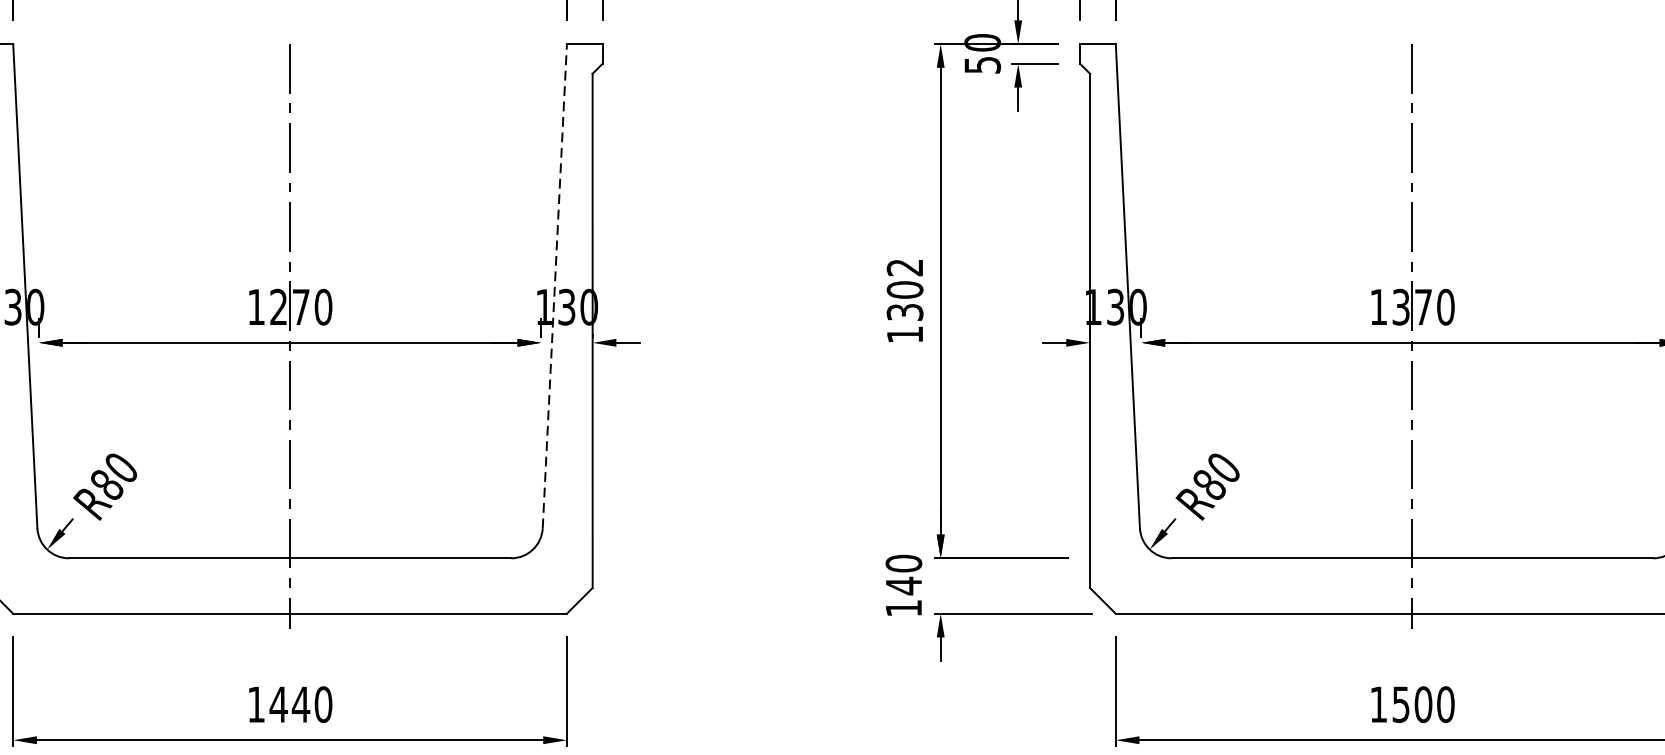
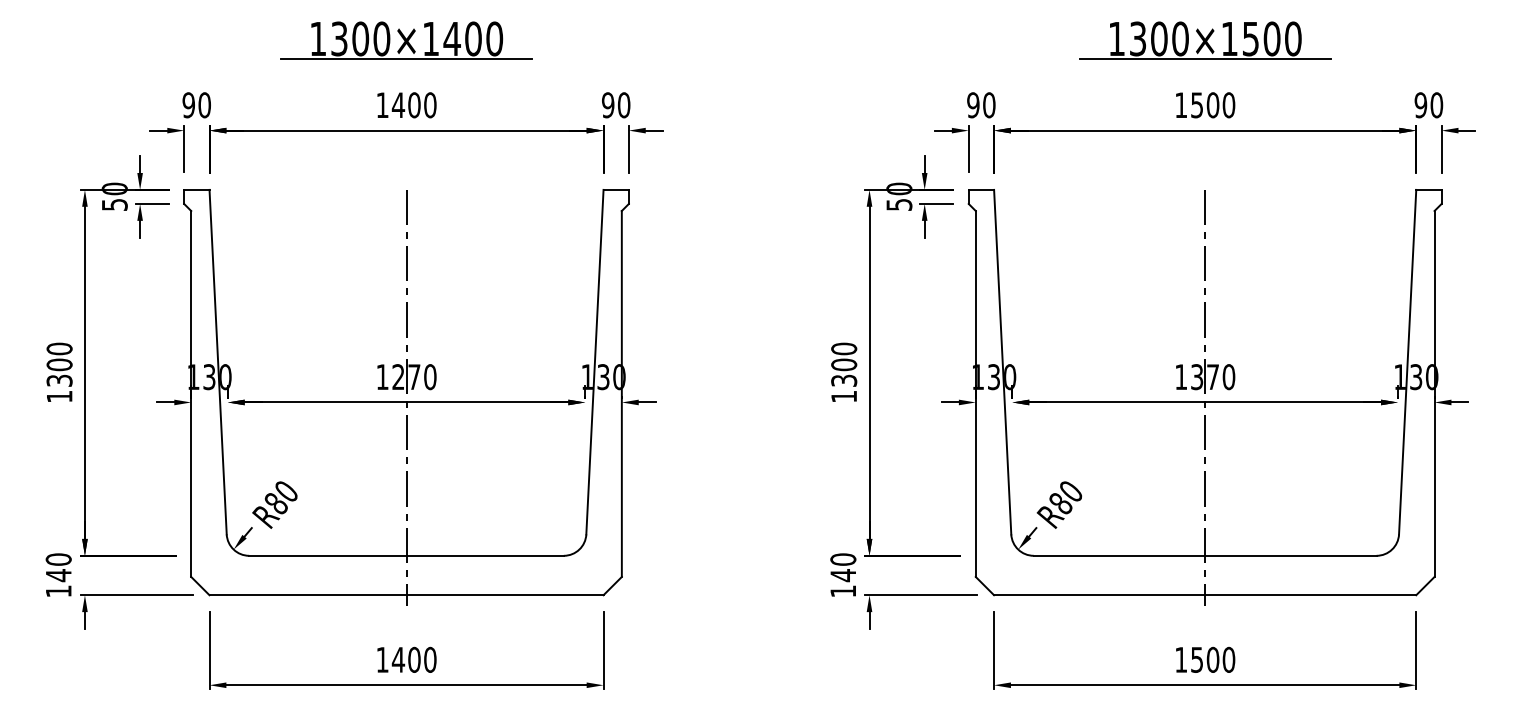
text: (905, 266) -> (844, 348), 1302 -> 1300
line: (554, 285) -> (594, 361), dashed -> solid
text: (299, 704) -> (413, 659), 1440 -> 1400

